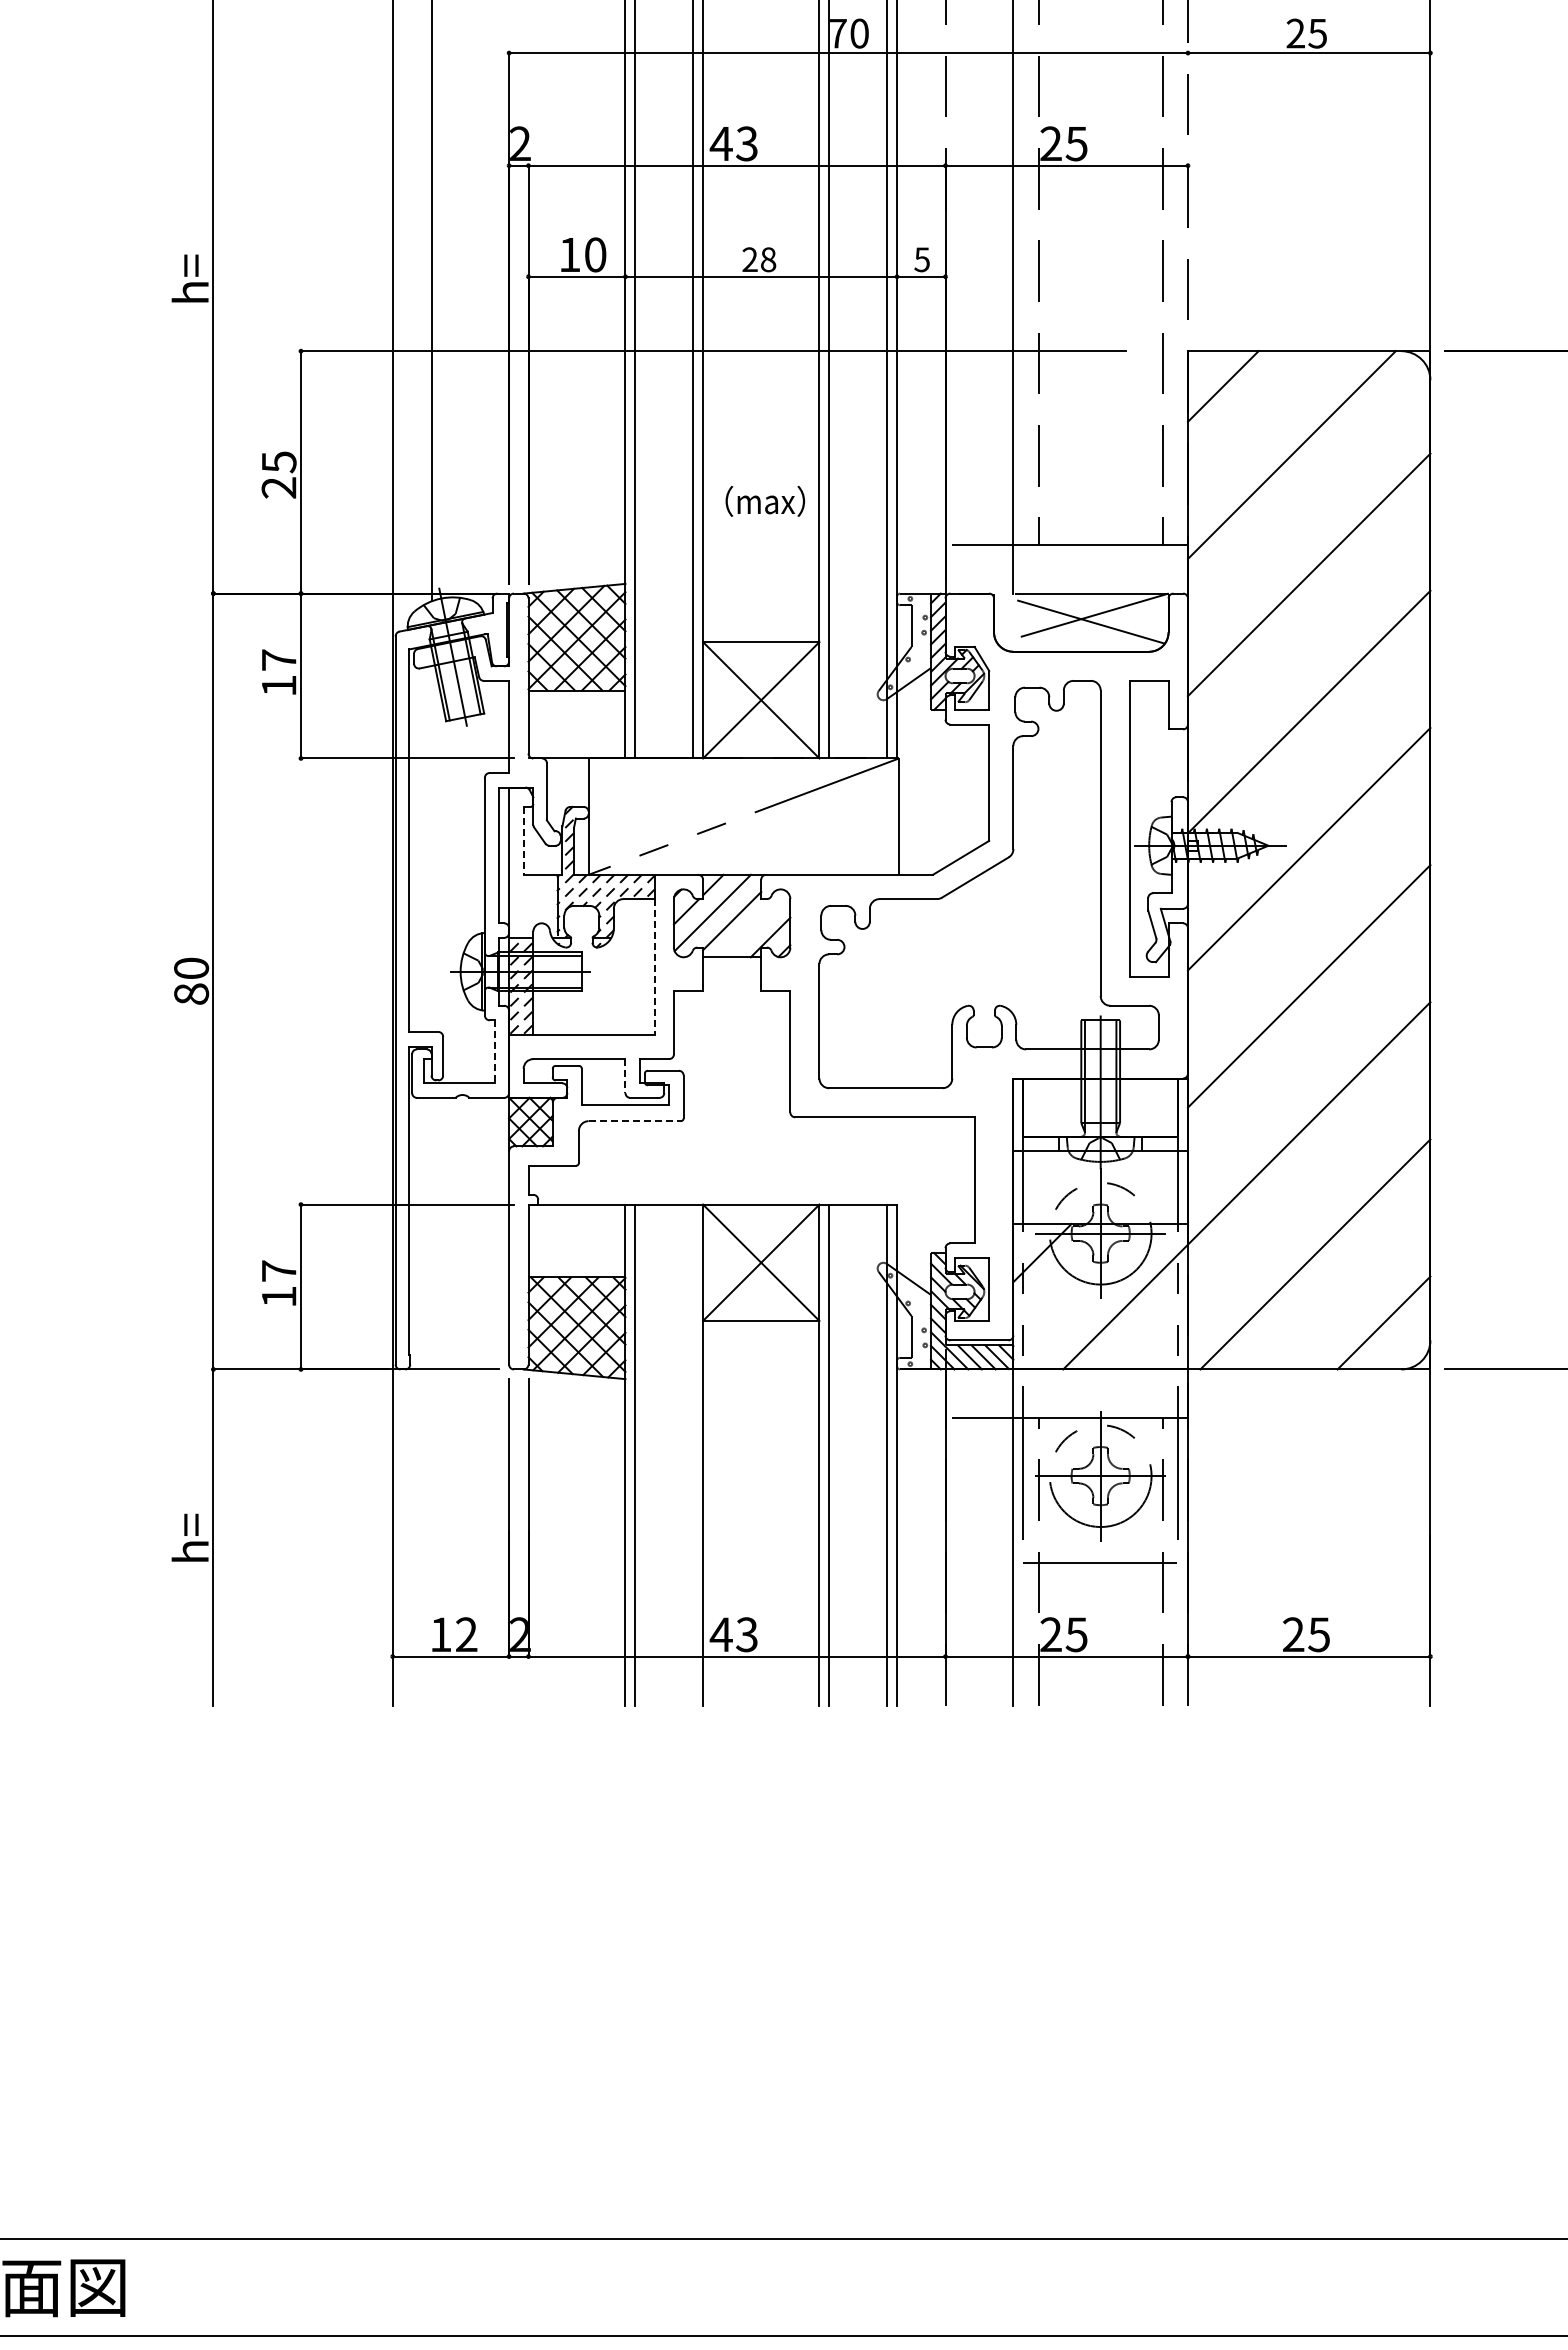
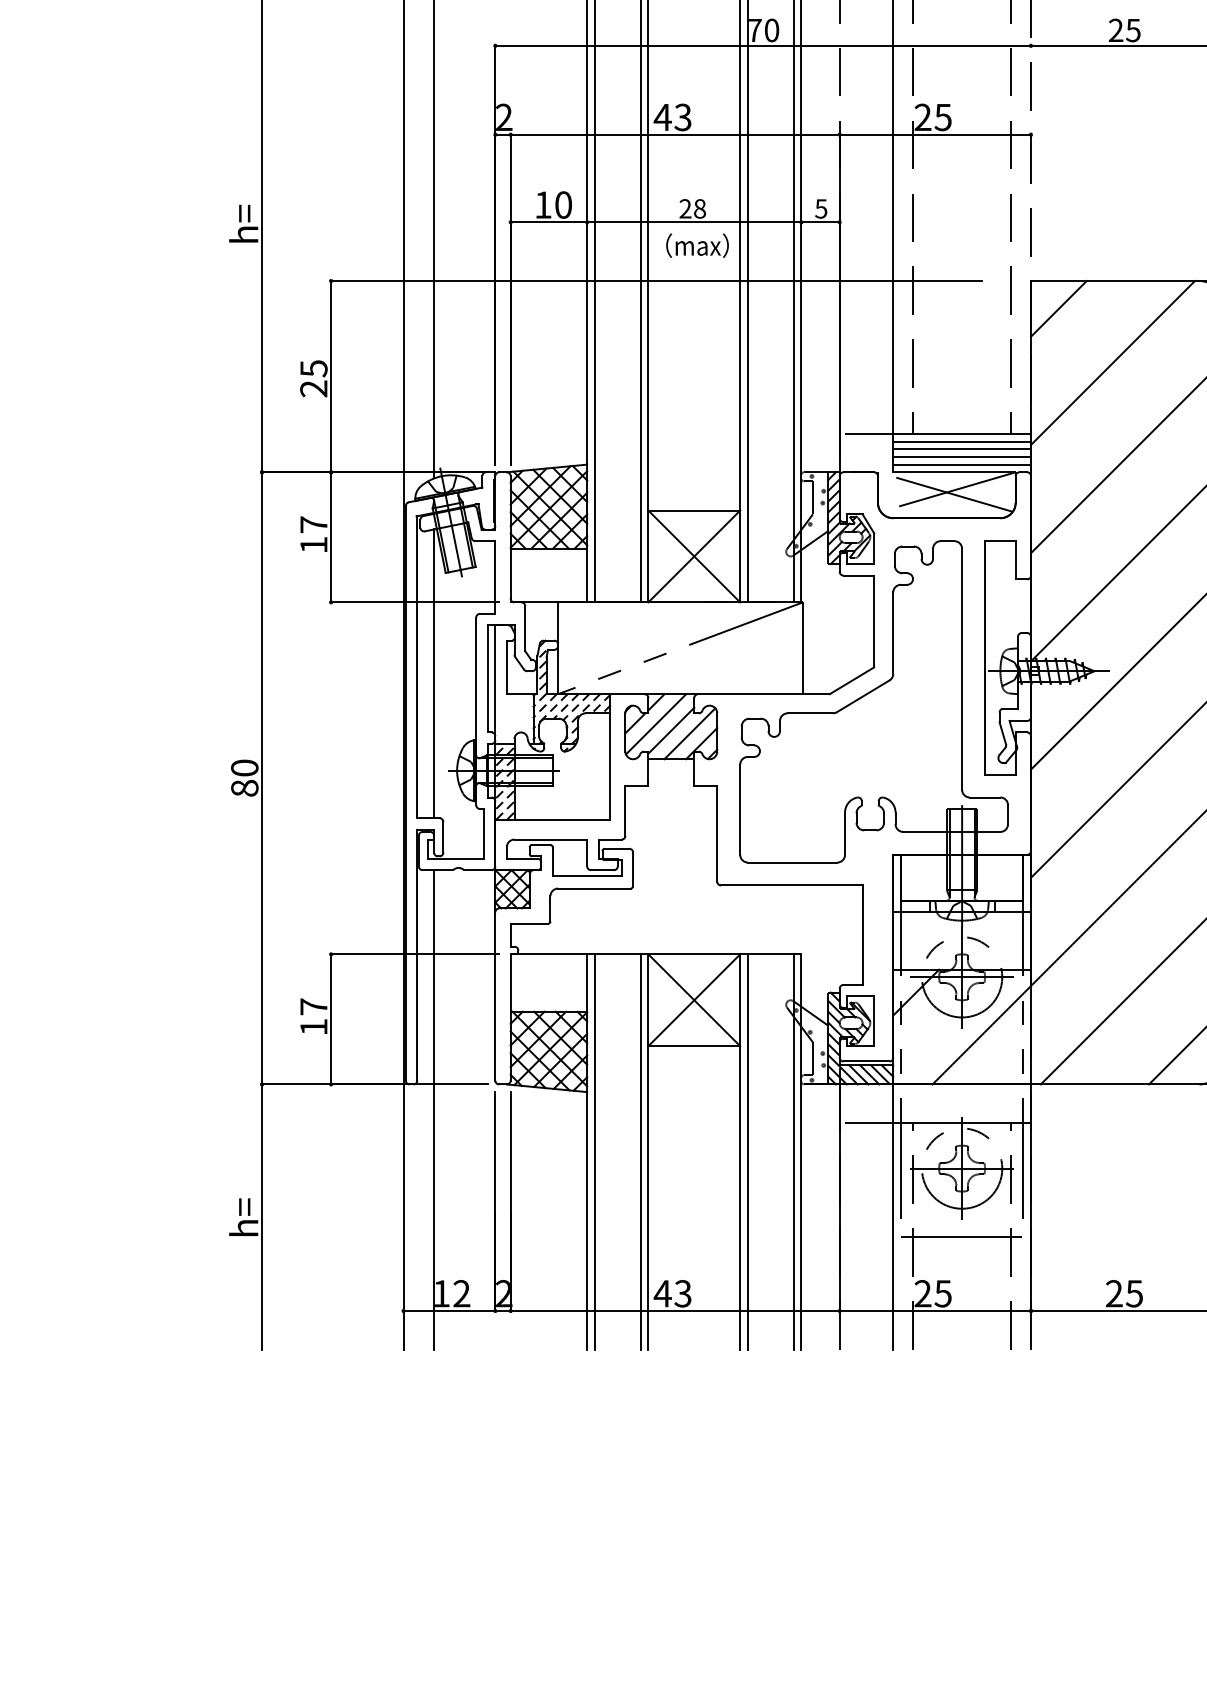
text: (765, 500) -> (697, 244), moved
line: (1100, 554) -> (961, 441), added
line: (1100, 564) -> (961, 449), added
line: (1100, 574) -> (961, 457), added
line: (1100, 583) -> (961, 464), added
line: (523, 840) -> (506, 667), dashed -> solid
line: (431, 848) -> (434, 673), added
line: (755, 924) -> (689, 733), added
line: (654, 966) -> (610, 766), dashed -> solid
line: (494, 1051) -> (483, 833), dashed -> solid
line: (625, 1076) -> (587, 853), dashed -> solid
line: (635, 1121) -> (595, 888), dashed -> solid
line: (431, 1401) -> (434, 1109), added
line: (693, 1454) -> (640, 1151), added

